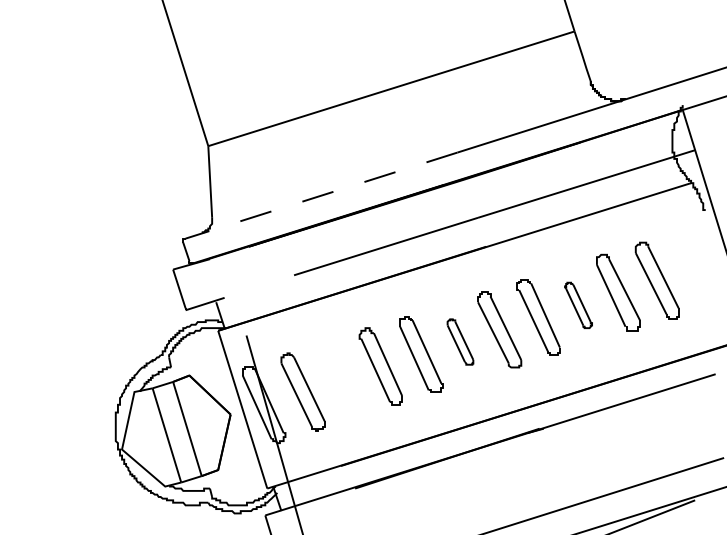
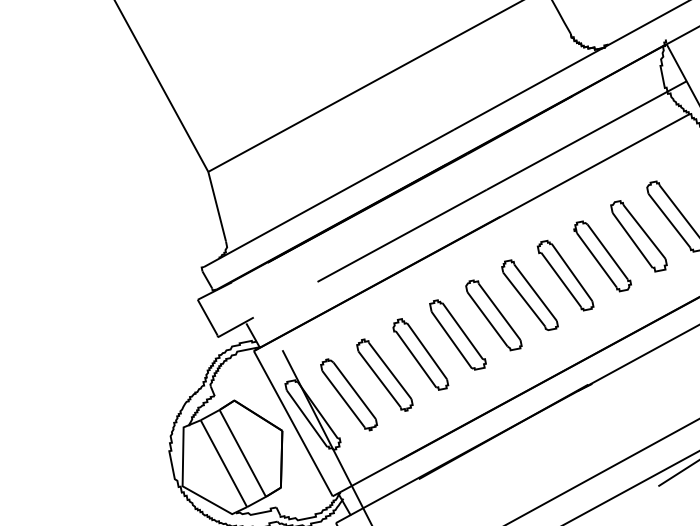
line: (321, 195) -> (328, 198), dashed -> solid
part: (578, 305) -> (602, 256), size x1.67
part: (460, 341) -> (493, 314), size x1.67
part: (342, 379) -> (385, 374), added

